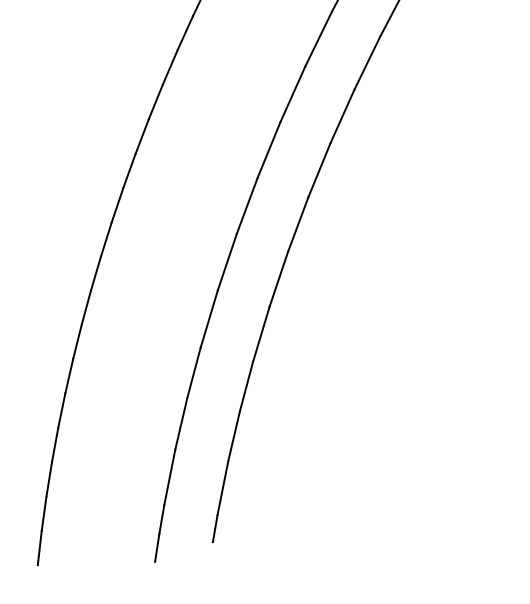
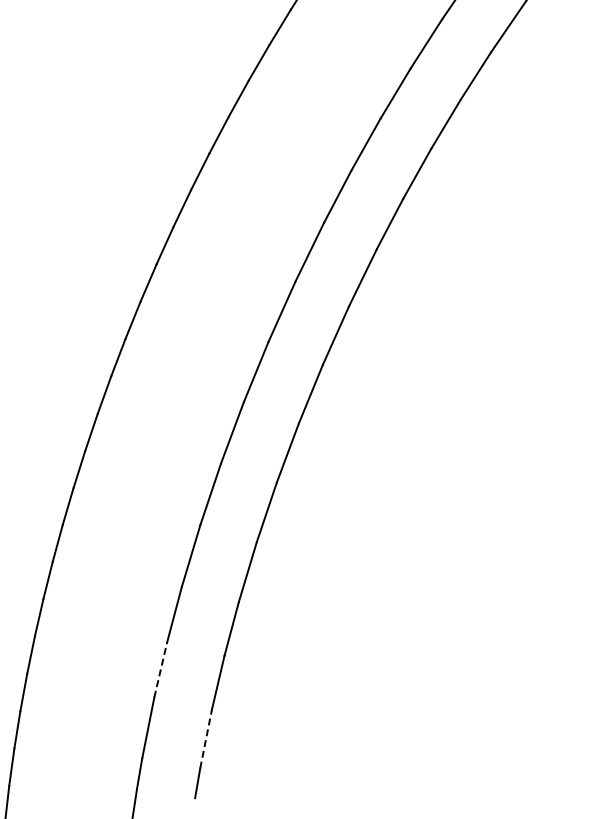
line: (181, 423) -> (160, 669), solid -> dashed
line: (223, 487) -> (206, 738), solid -> dashed

